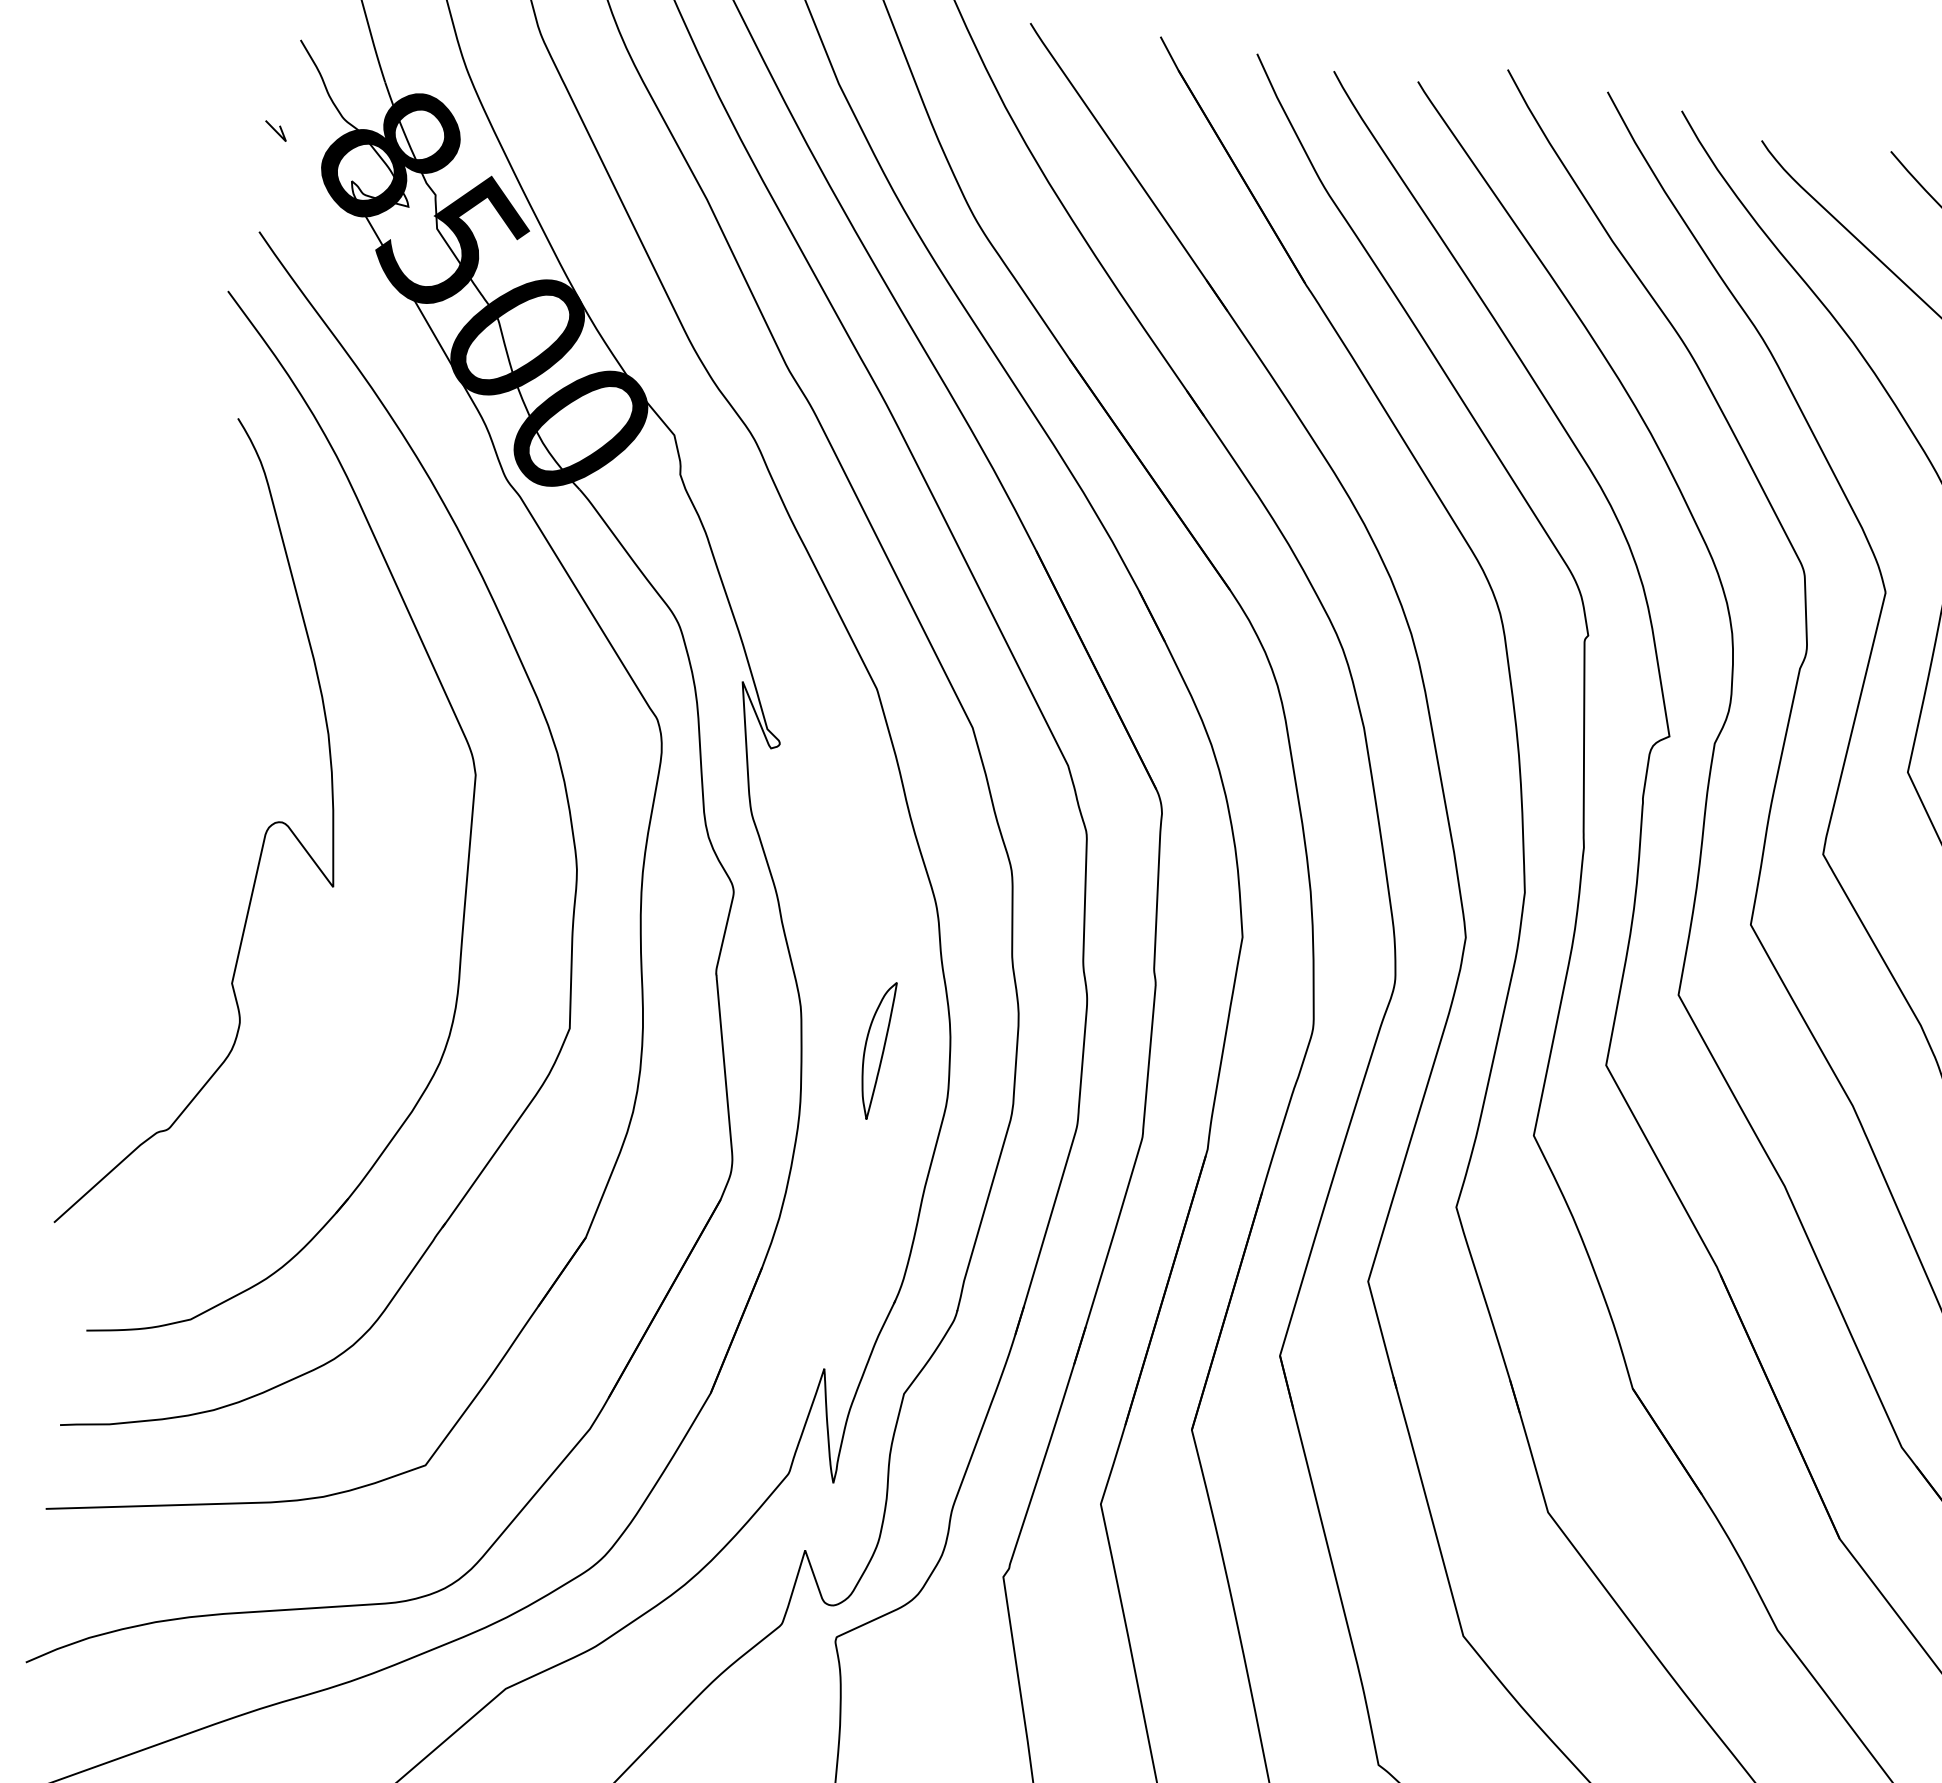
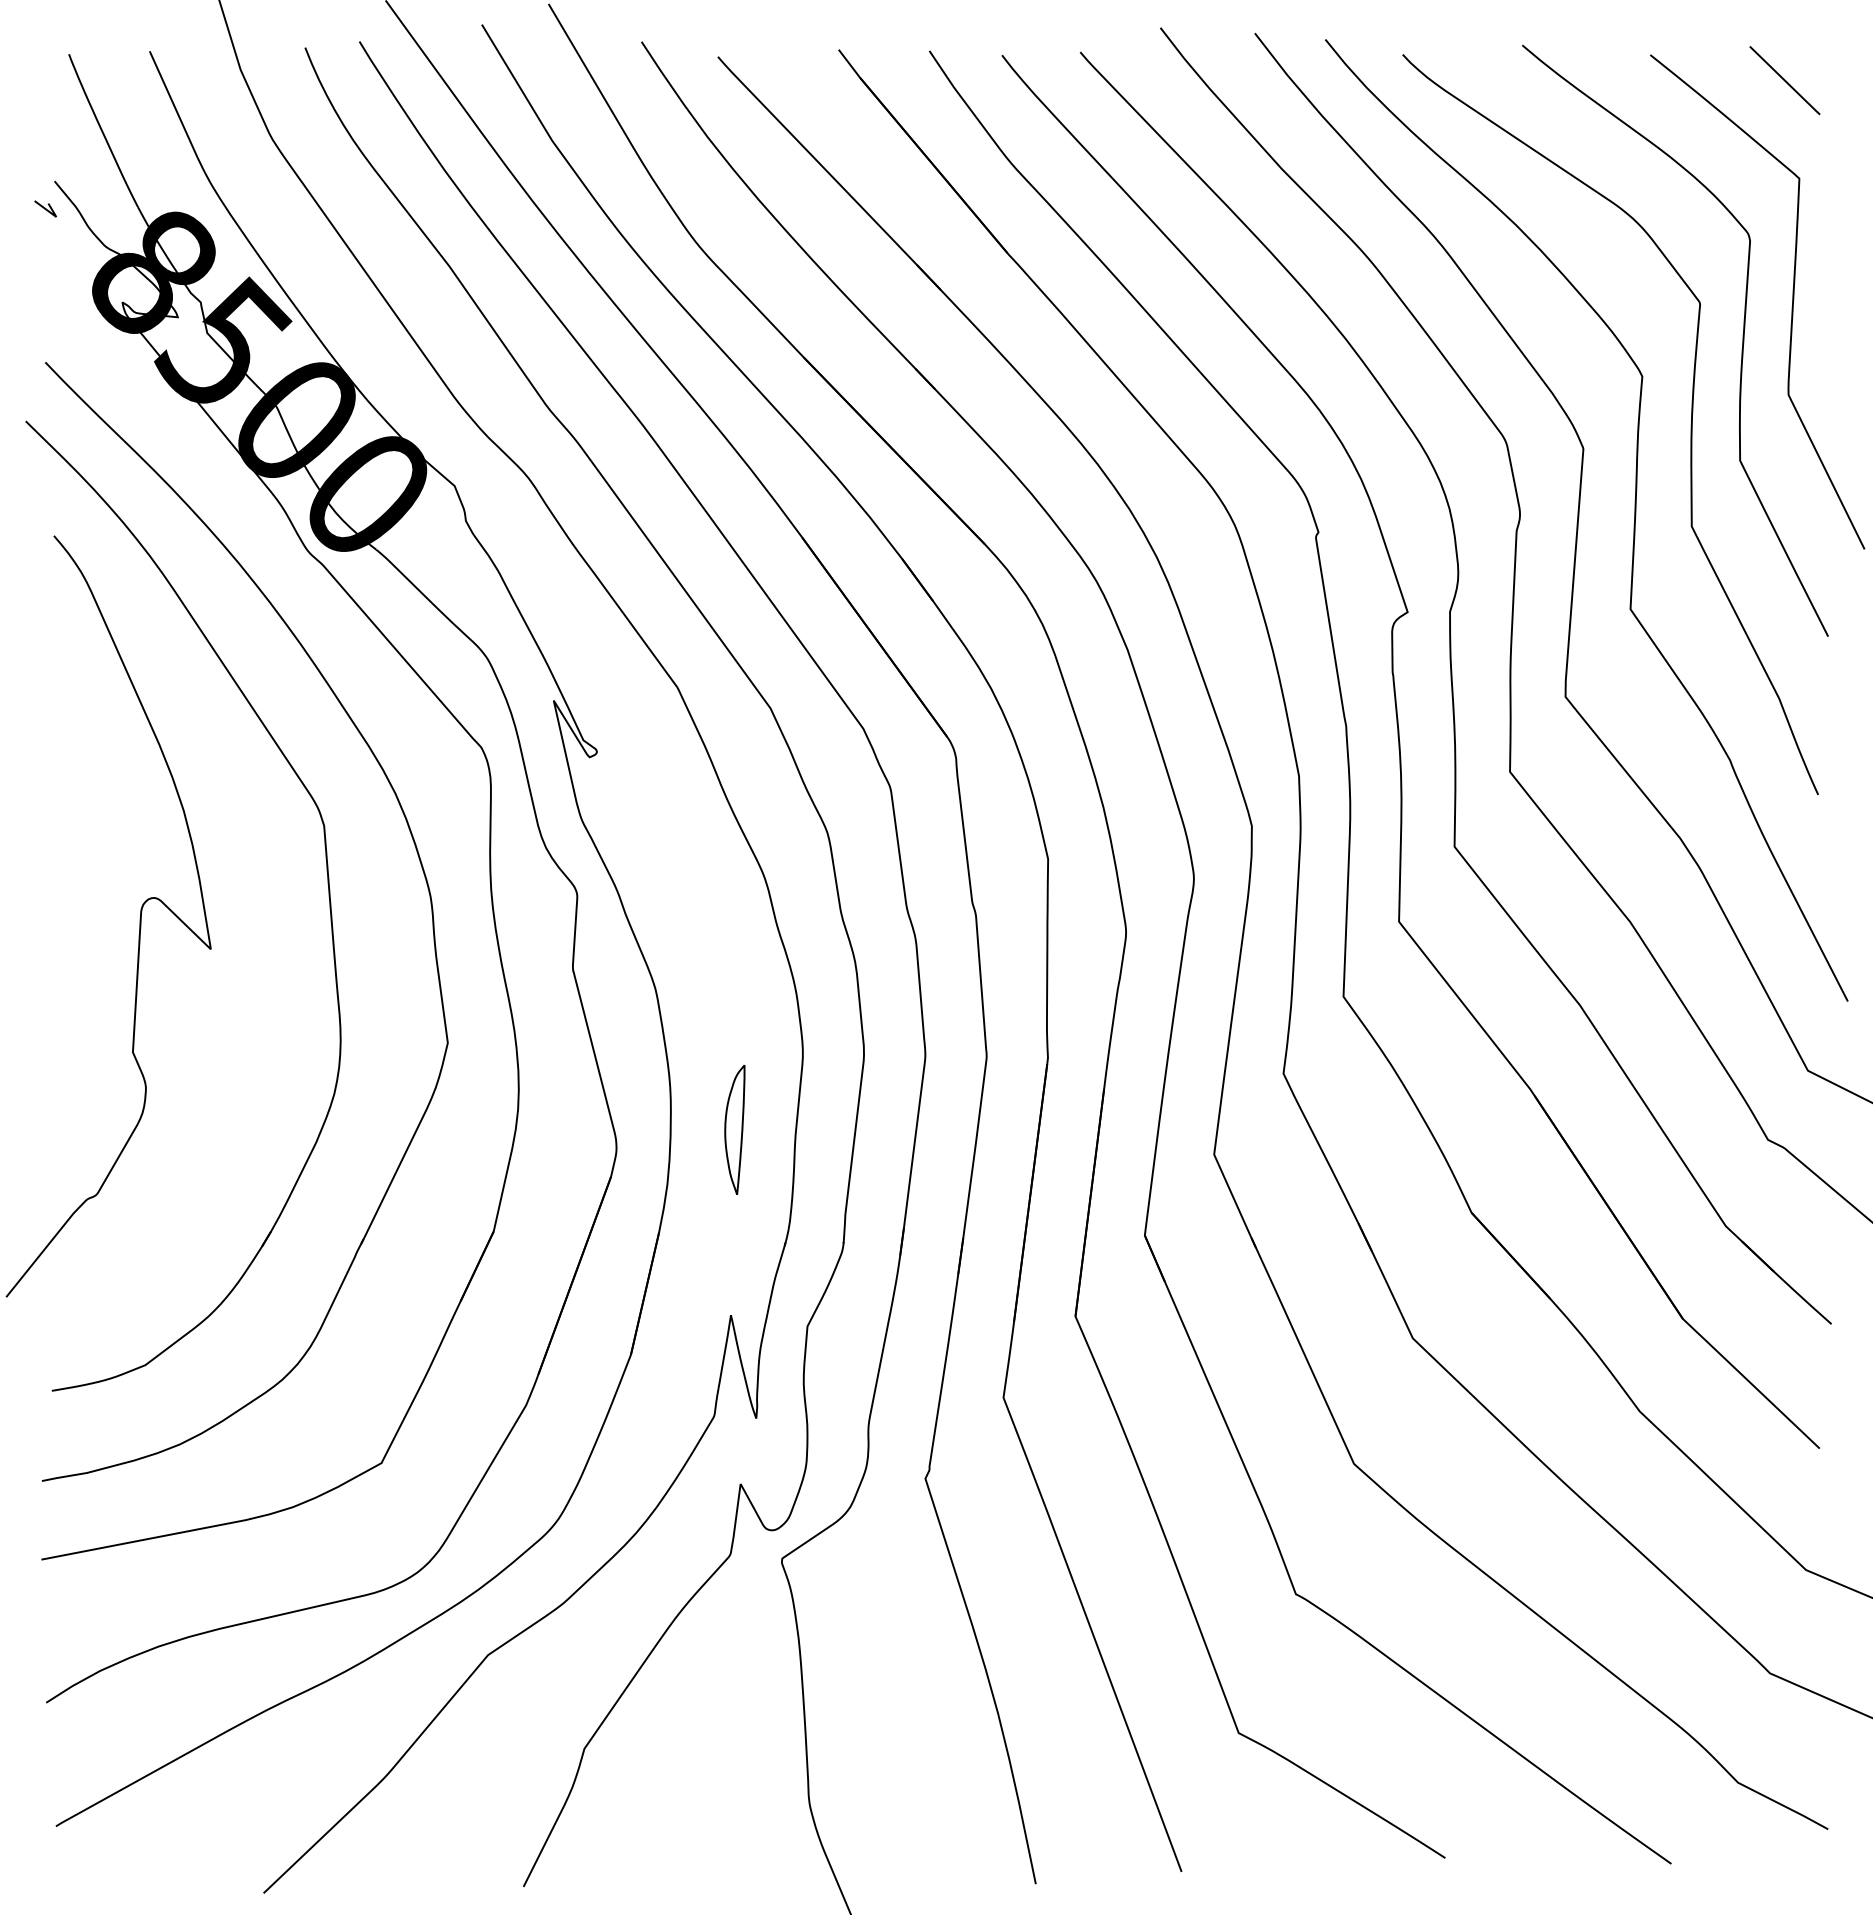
line: (275, 130) -> (45, 208), moved
part: (875, 1049) -> (734, 1129), moved

